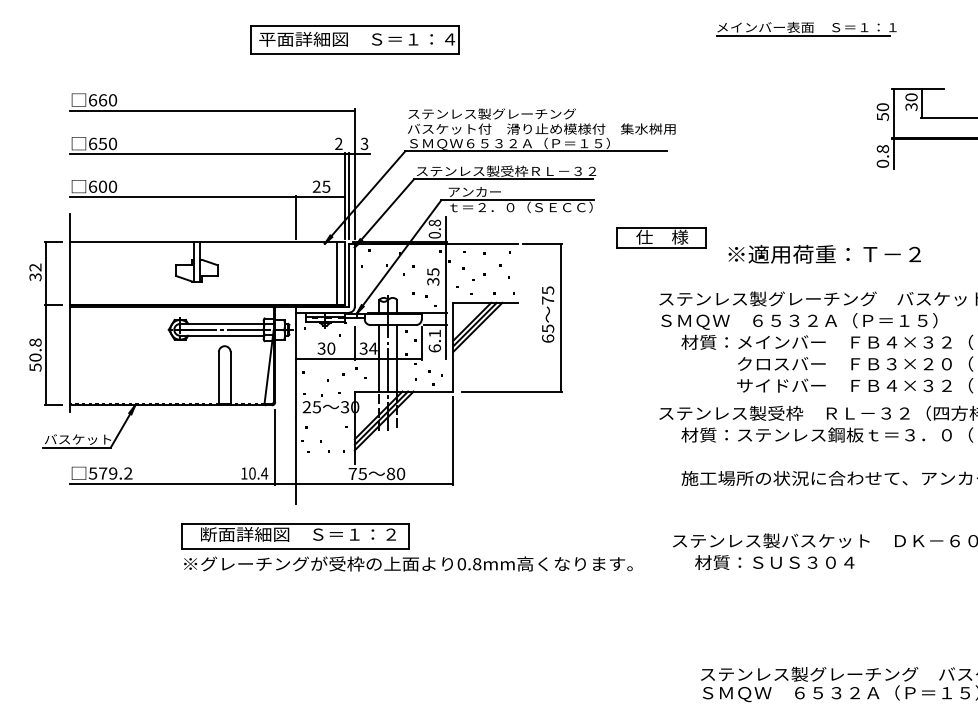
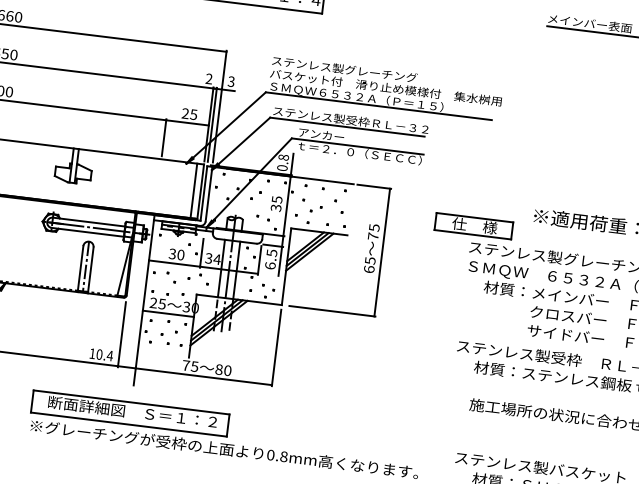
part: (661, 237) -> (474, 226), moved
text: (434, 333) -> (271, 252), 6.1 -> 6.5
line: (224, 375) -> (85, 266), added
line: (324, 417) -> (167, 313), added

